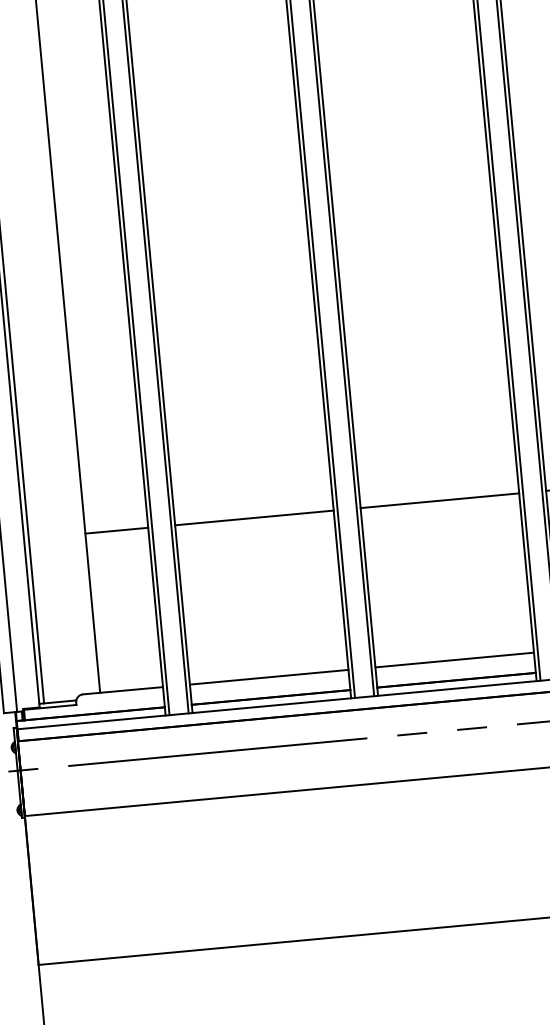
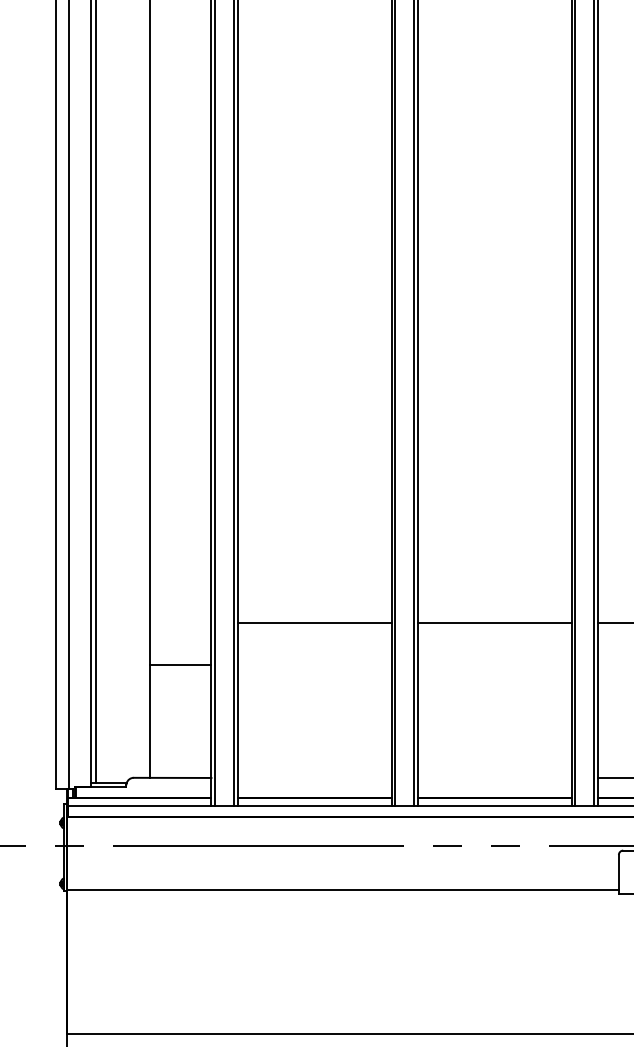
line: (116, 530) -> (180, 665), moved
line: (454, 659) -> (494, 777), removed
line: (269, 676) -> (314, 777), removed

